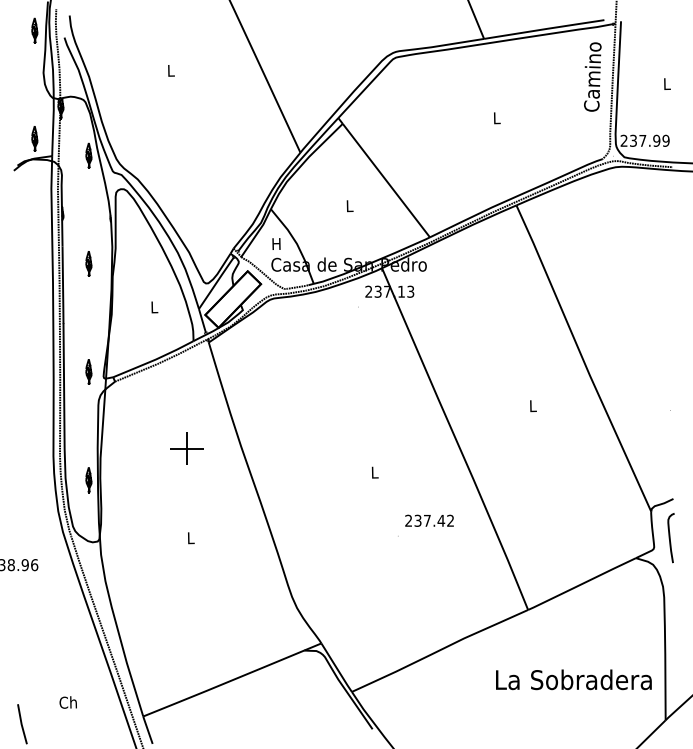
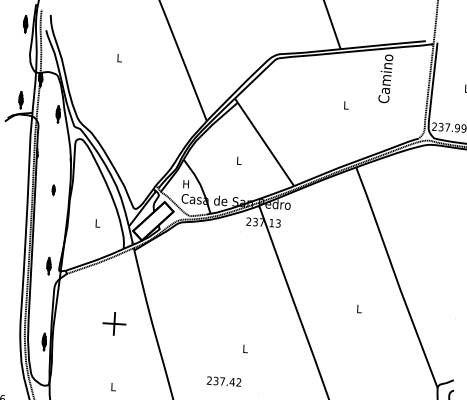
text: (592, 76) -> (385, 78), moved
part: (88, 263) -> (53, 189), size x0.6
text: (429, 520) -> (224, 381), moved

